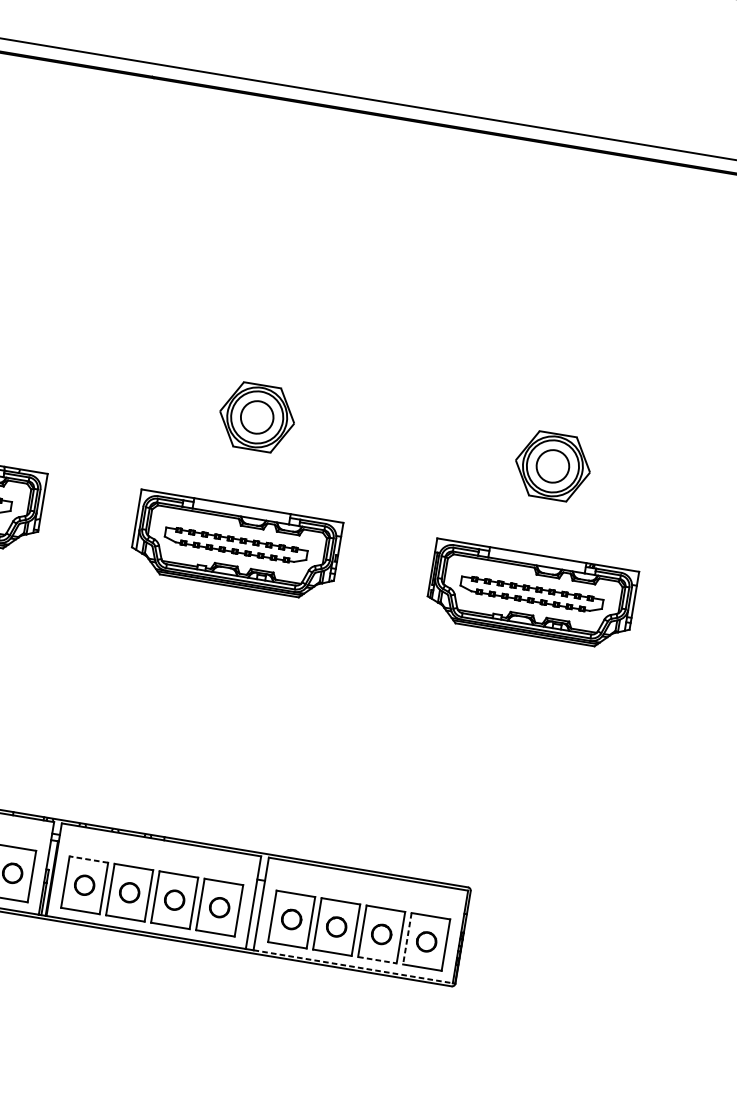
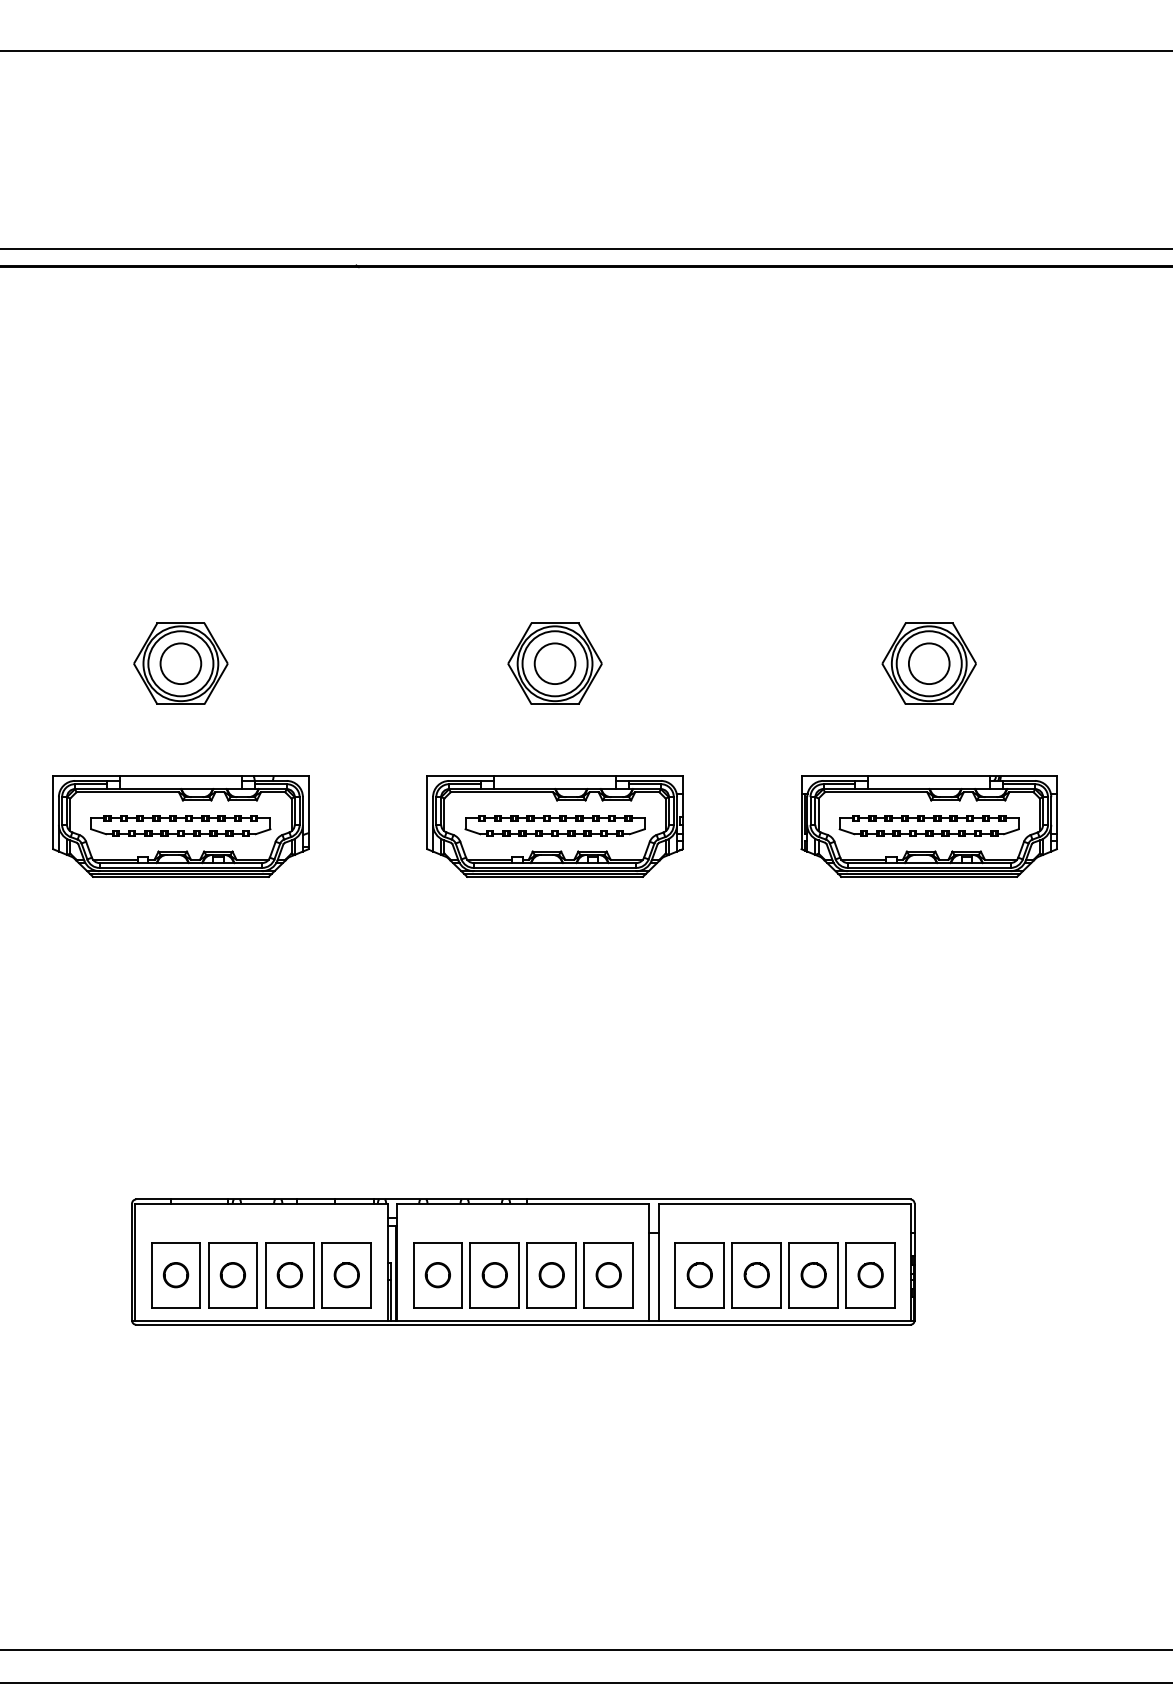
line: (88, 859) -> (437, 1242), dashed -> solid
line: (407, 939) -> (846, 1275), dashed -> solid
line: (378, 960) -> (814, 1307), dashed -> solid
line: (353, 966) -> (785, 1320), dashed -> solid

